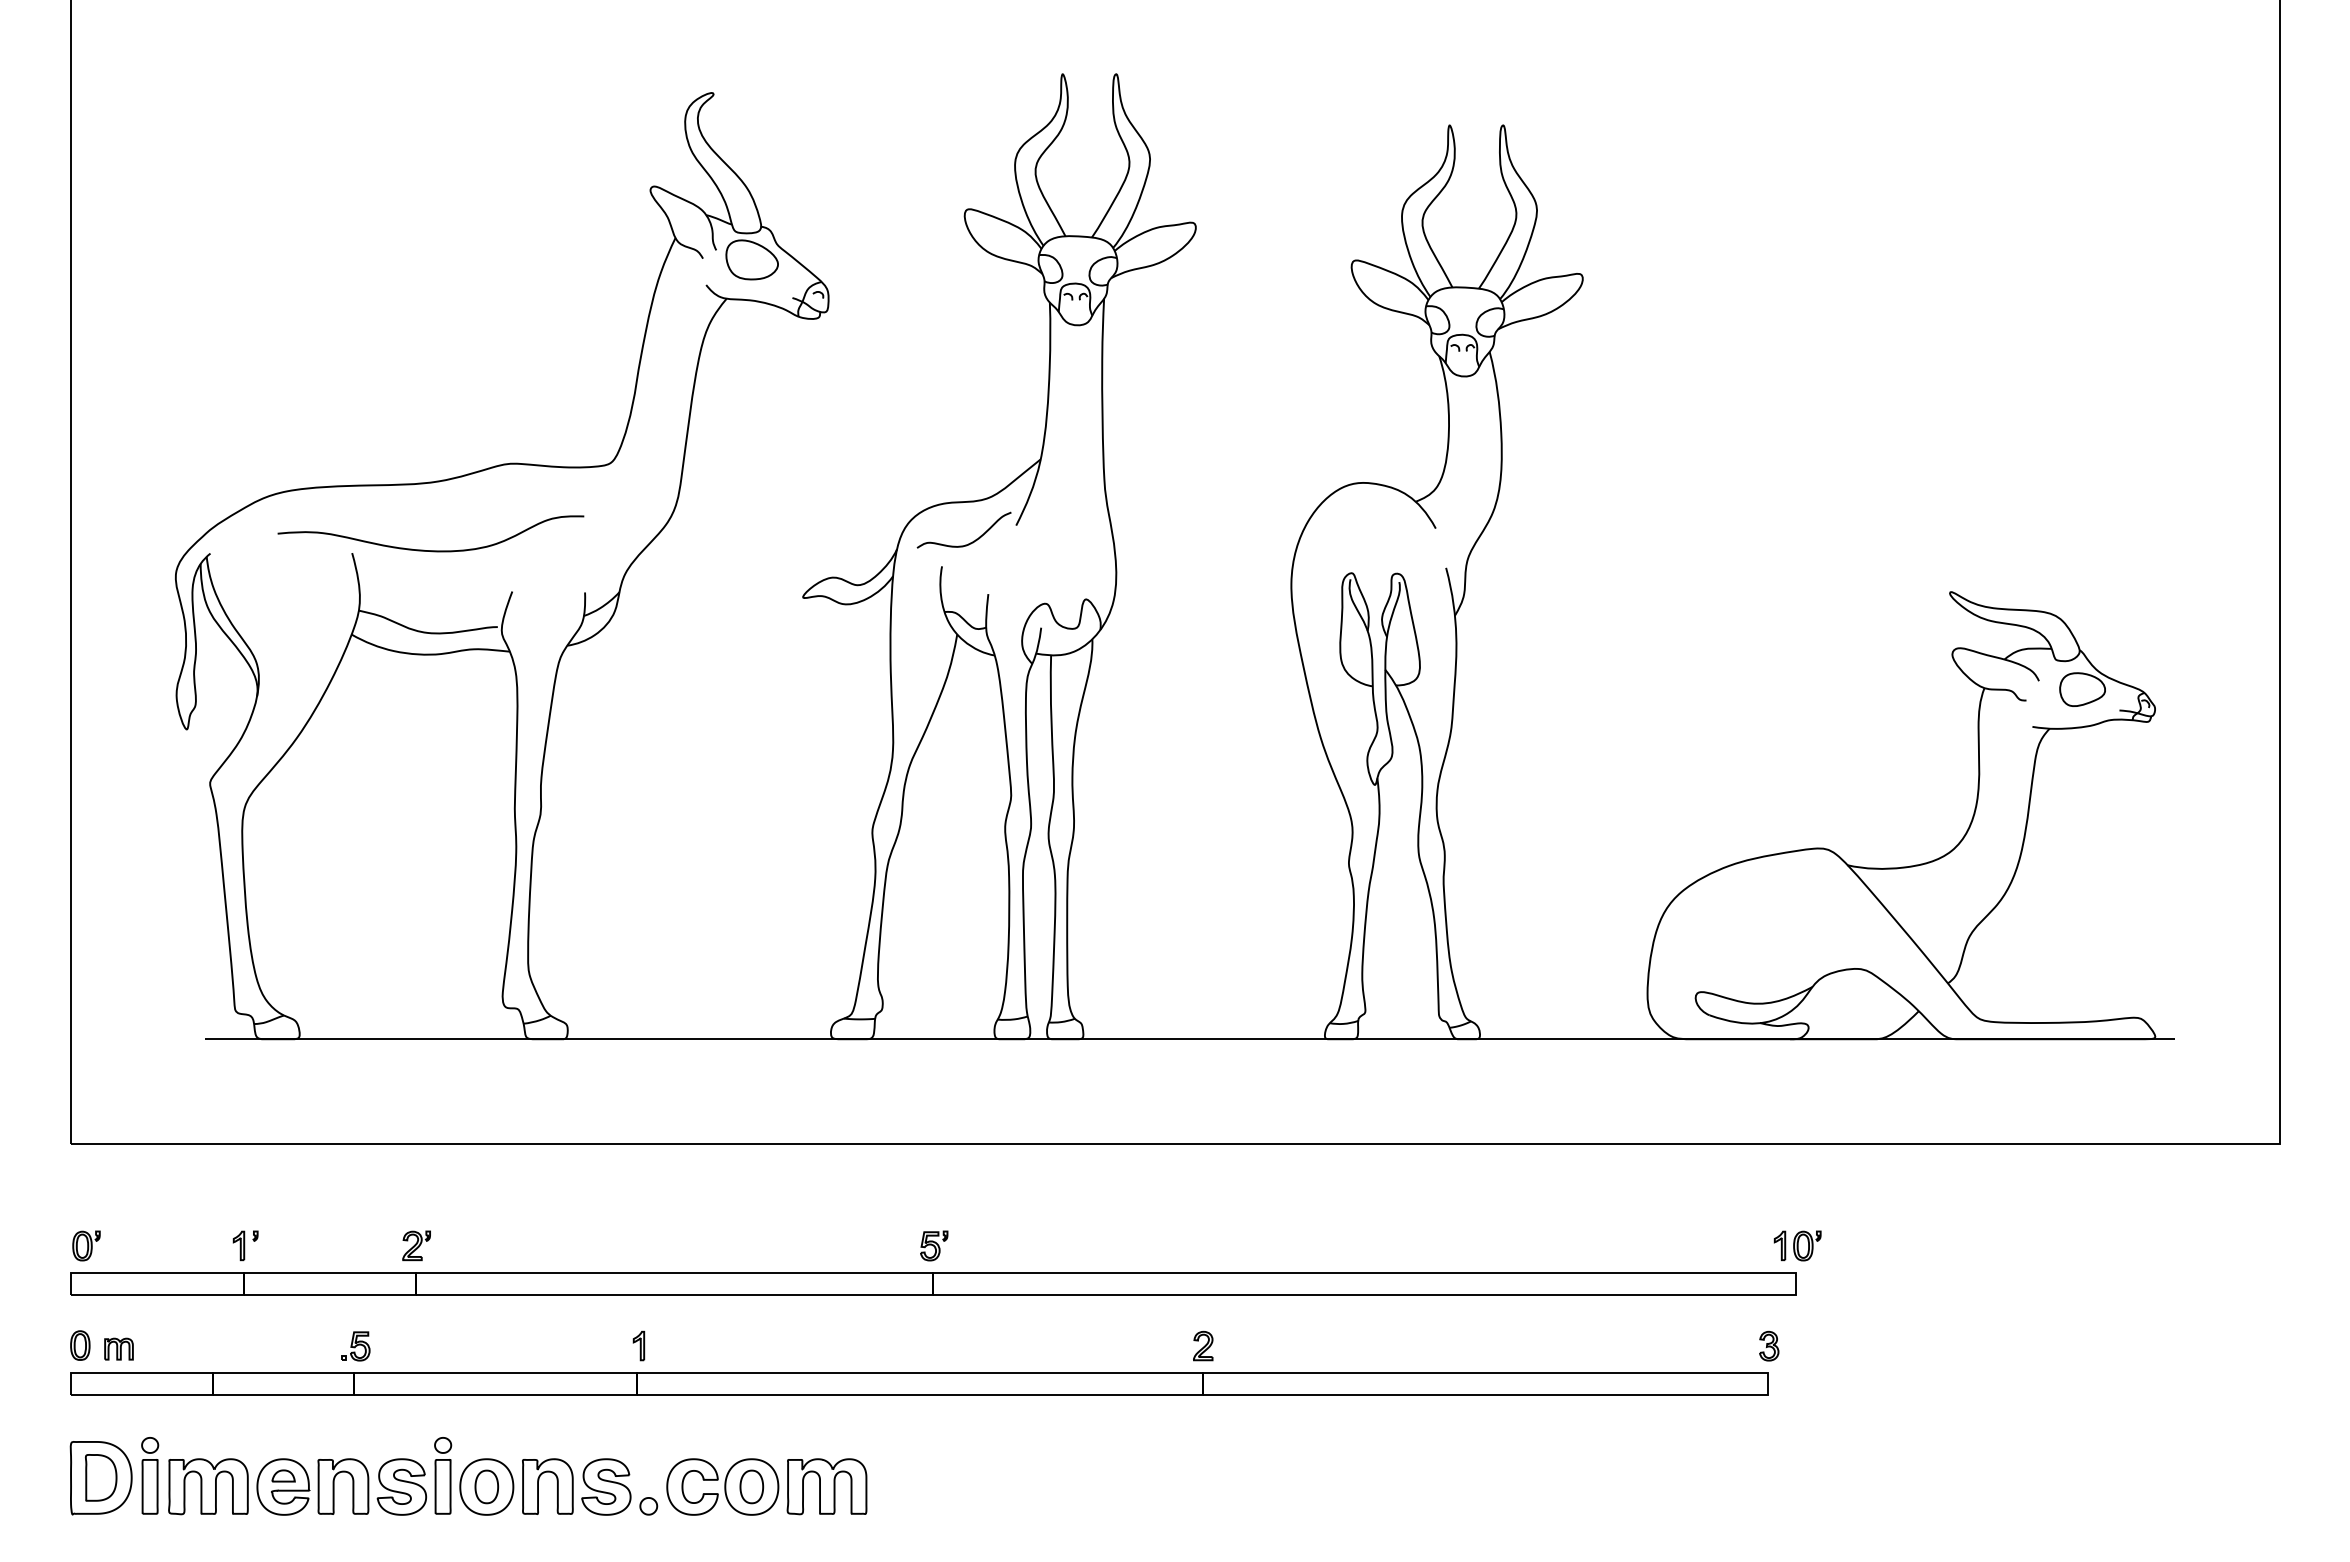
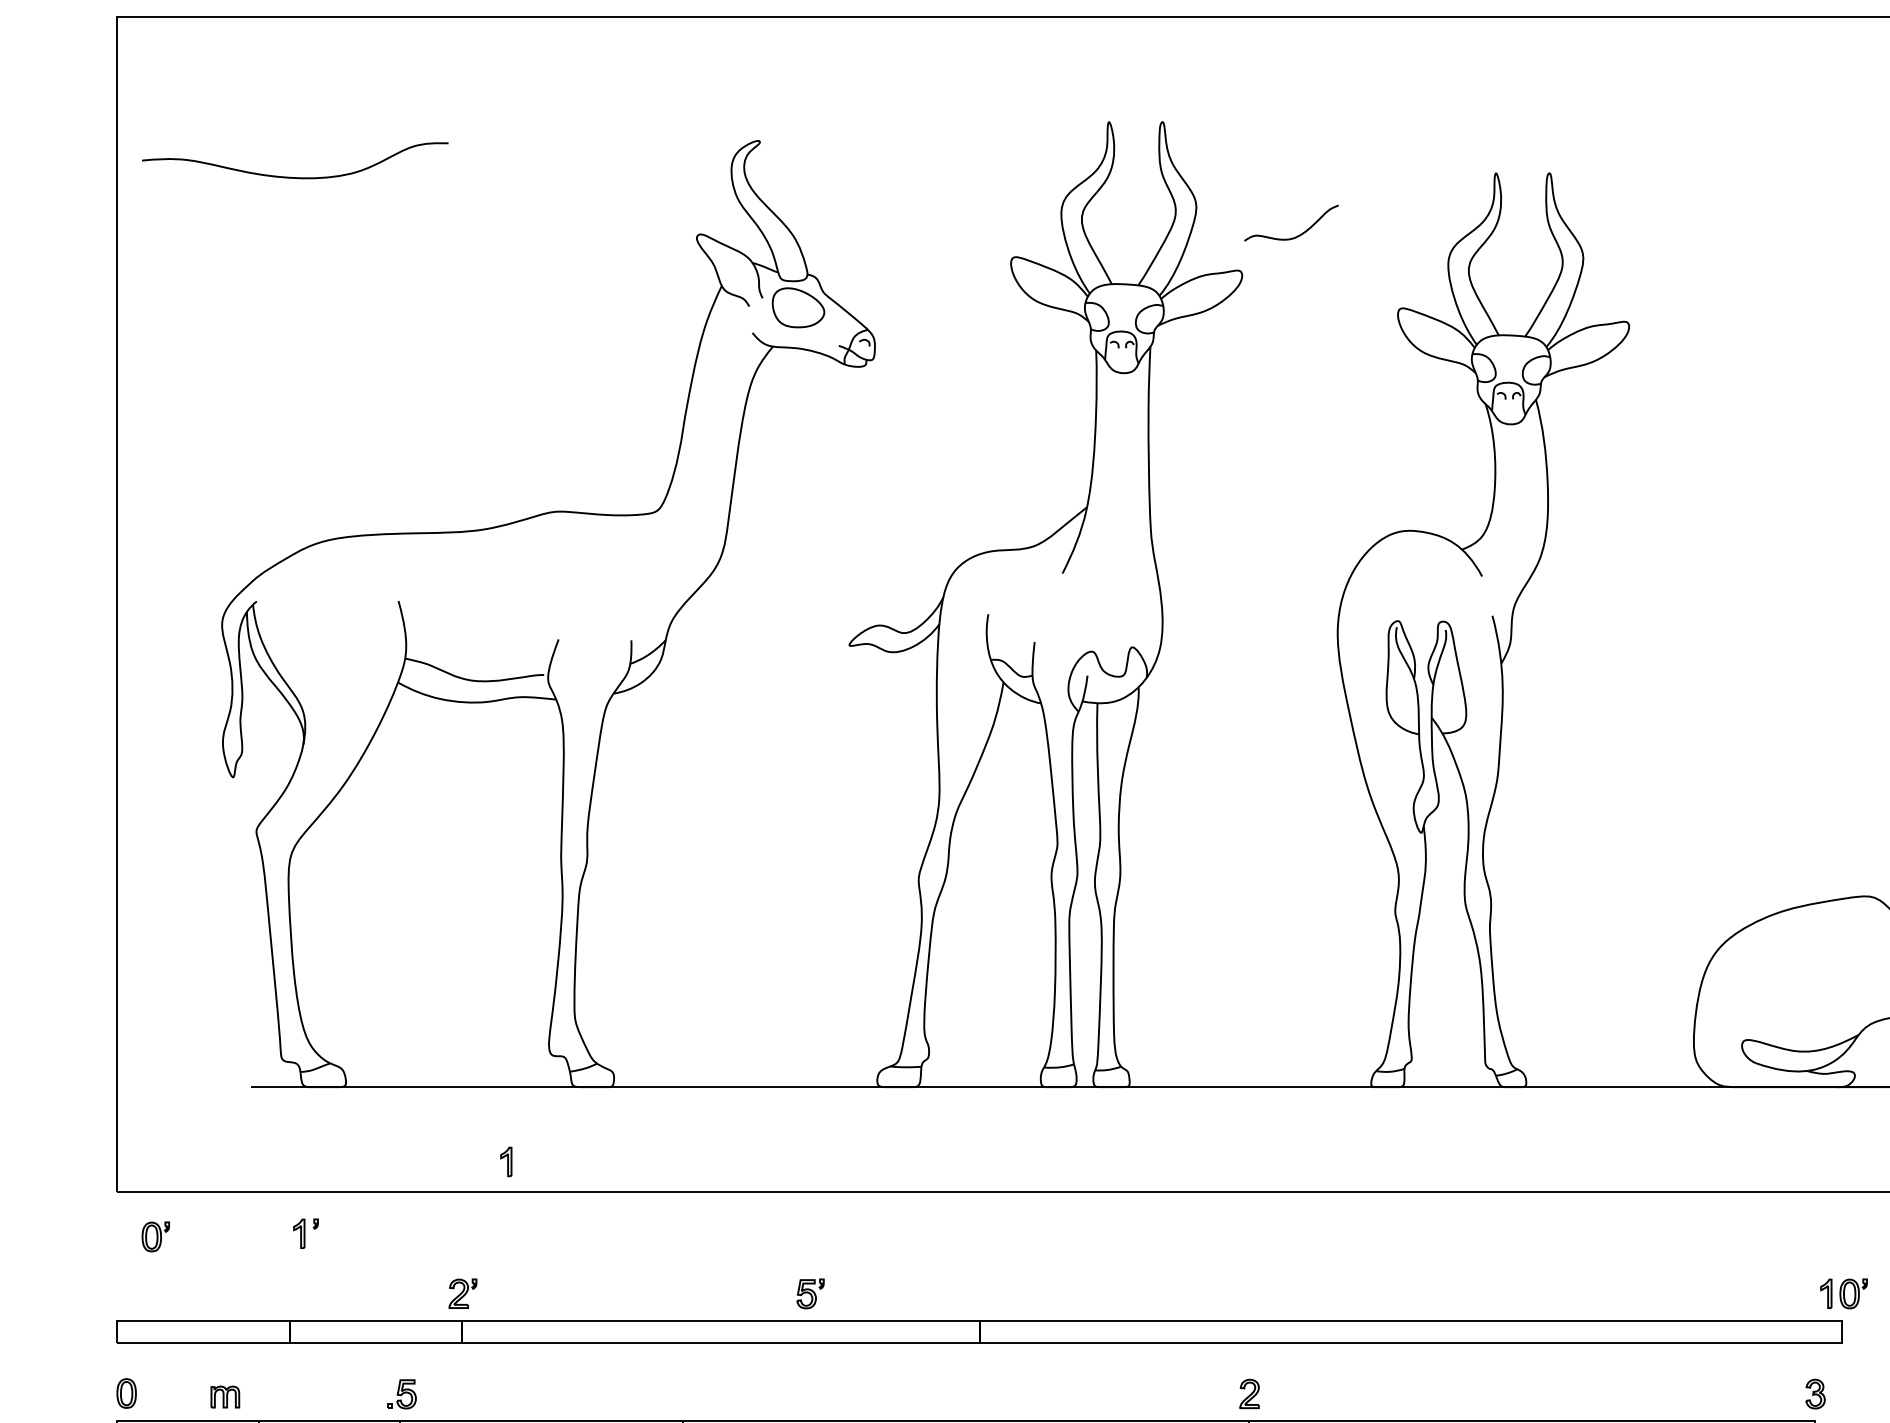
curve: (970, 542) -> (1297, 235), moved
curve: (430, 550) -> (294, 177), moved
part: (86, 1245) -> (155, 1236), moved
part: (245, 1245) -> (305, 1233), moved
part: (934, 1245) -> (810, 1293), moved
part: (638, 1345) -> (505, 1161), moved
part: (118, 1348) -> (224, 1396), moved

